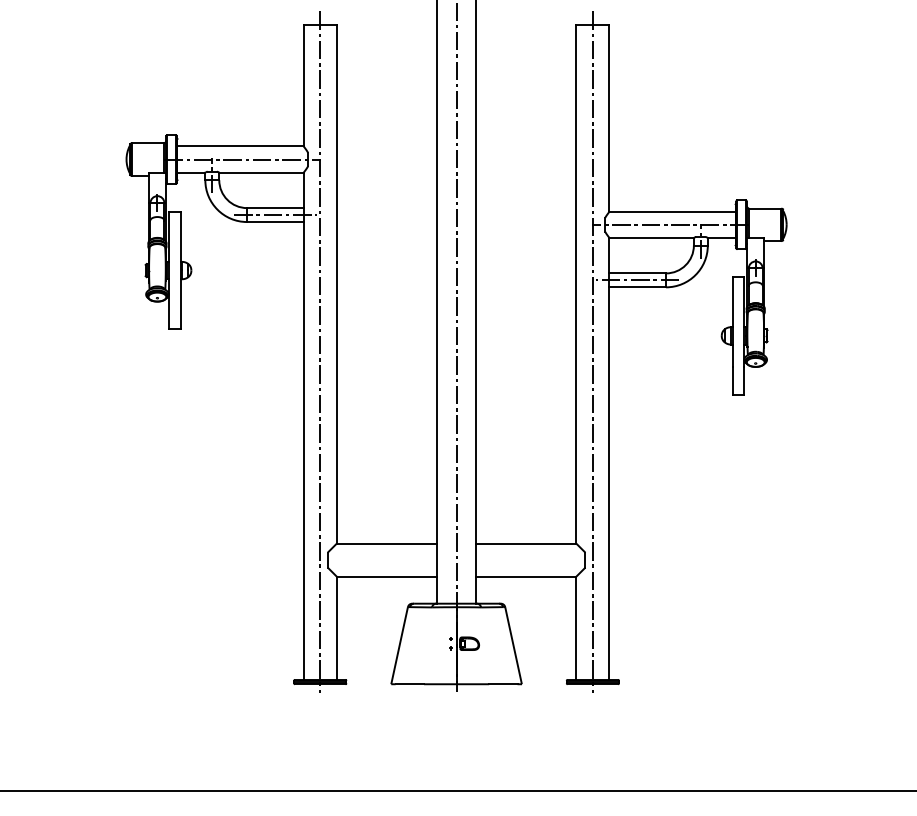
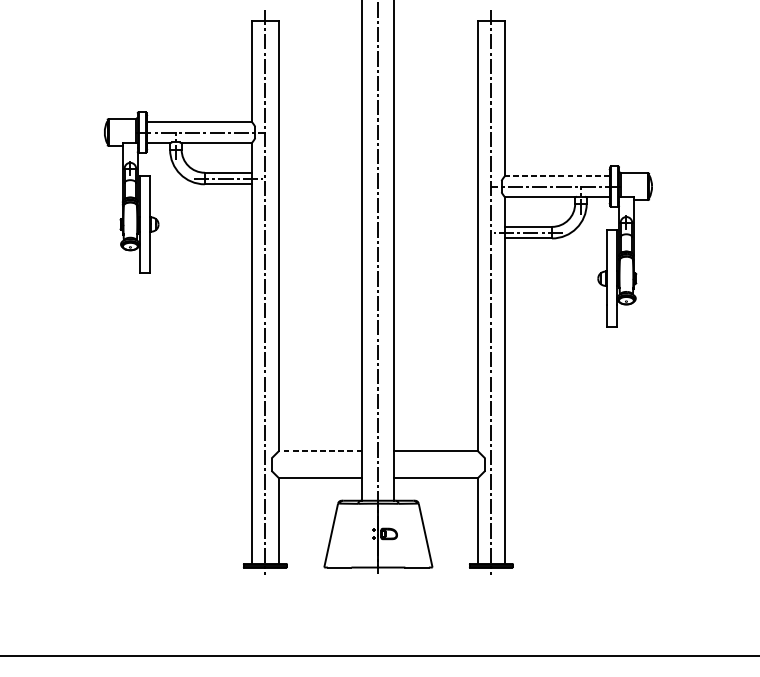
line: (672, 211) -> (557, 175), solid -> dashed
line: (386, 543) -> (320, 450), solid -> dashed

